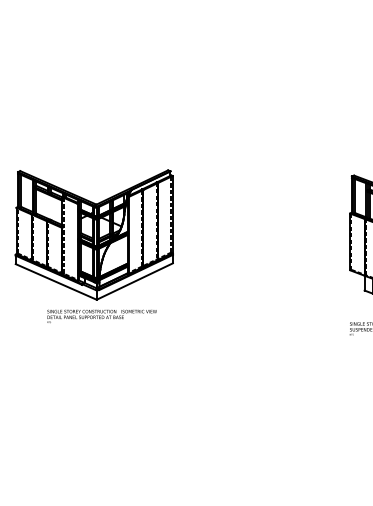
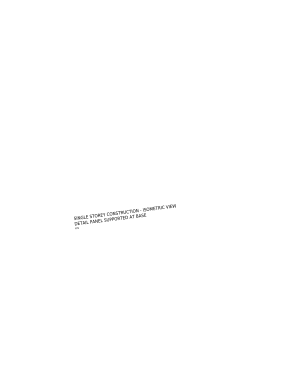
part: (93, 234) -> (108, 141), removed

